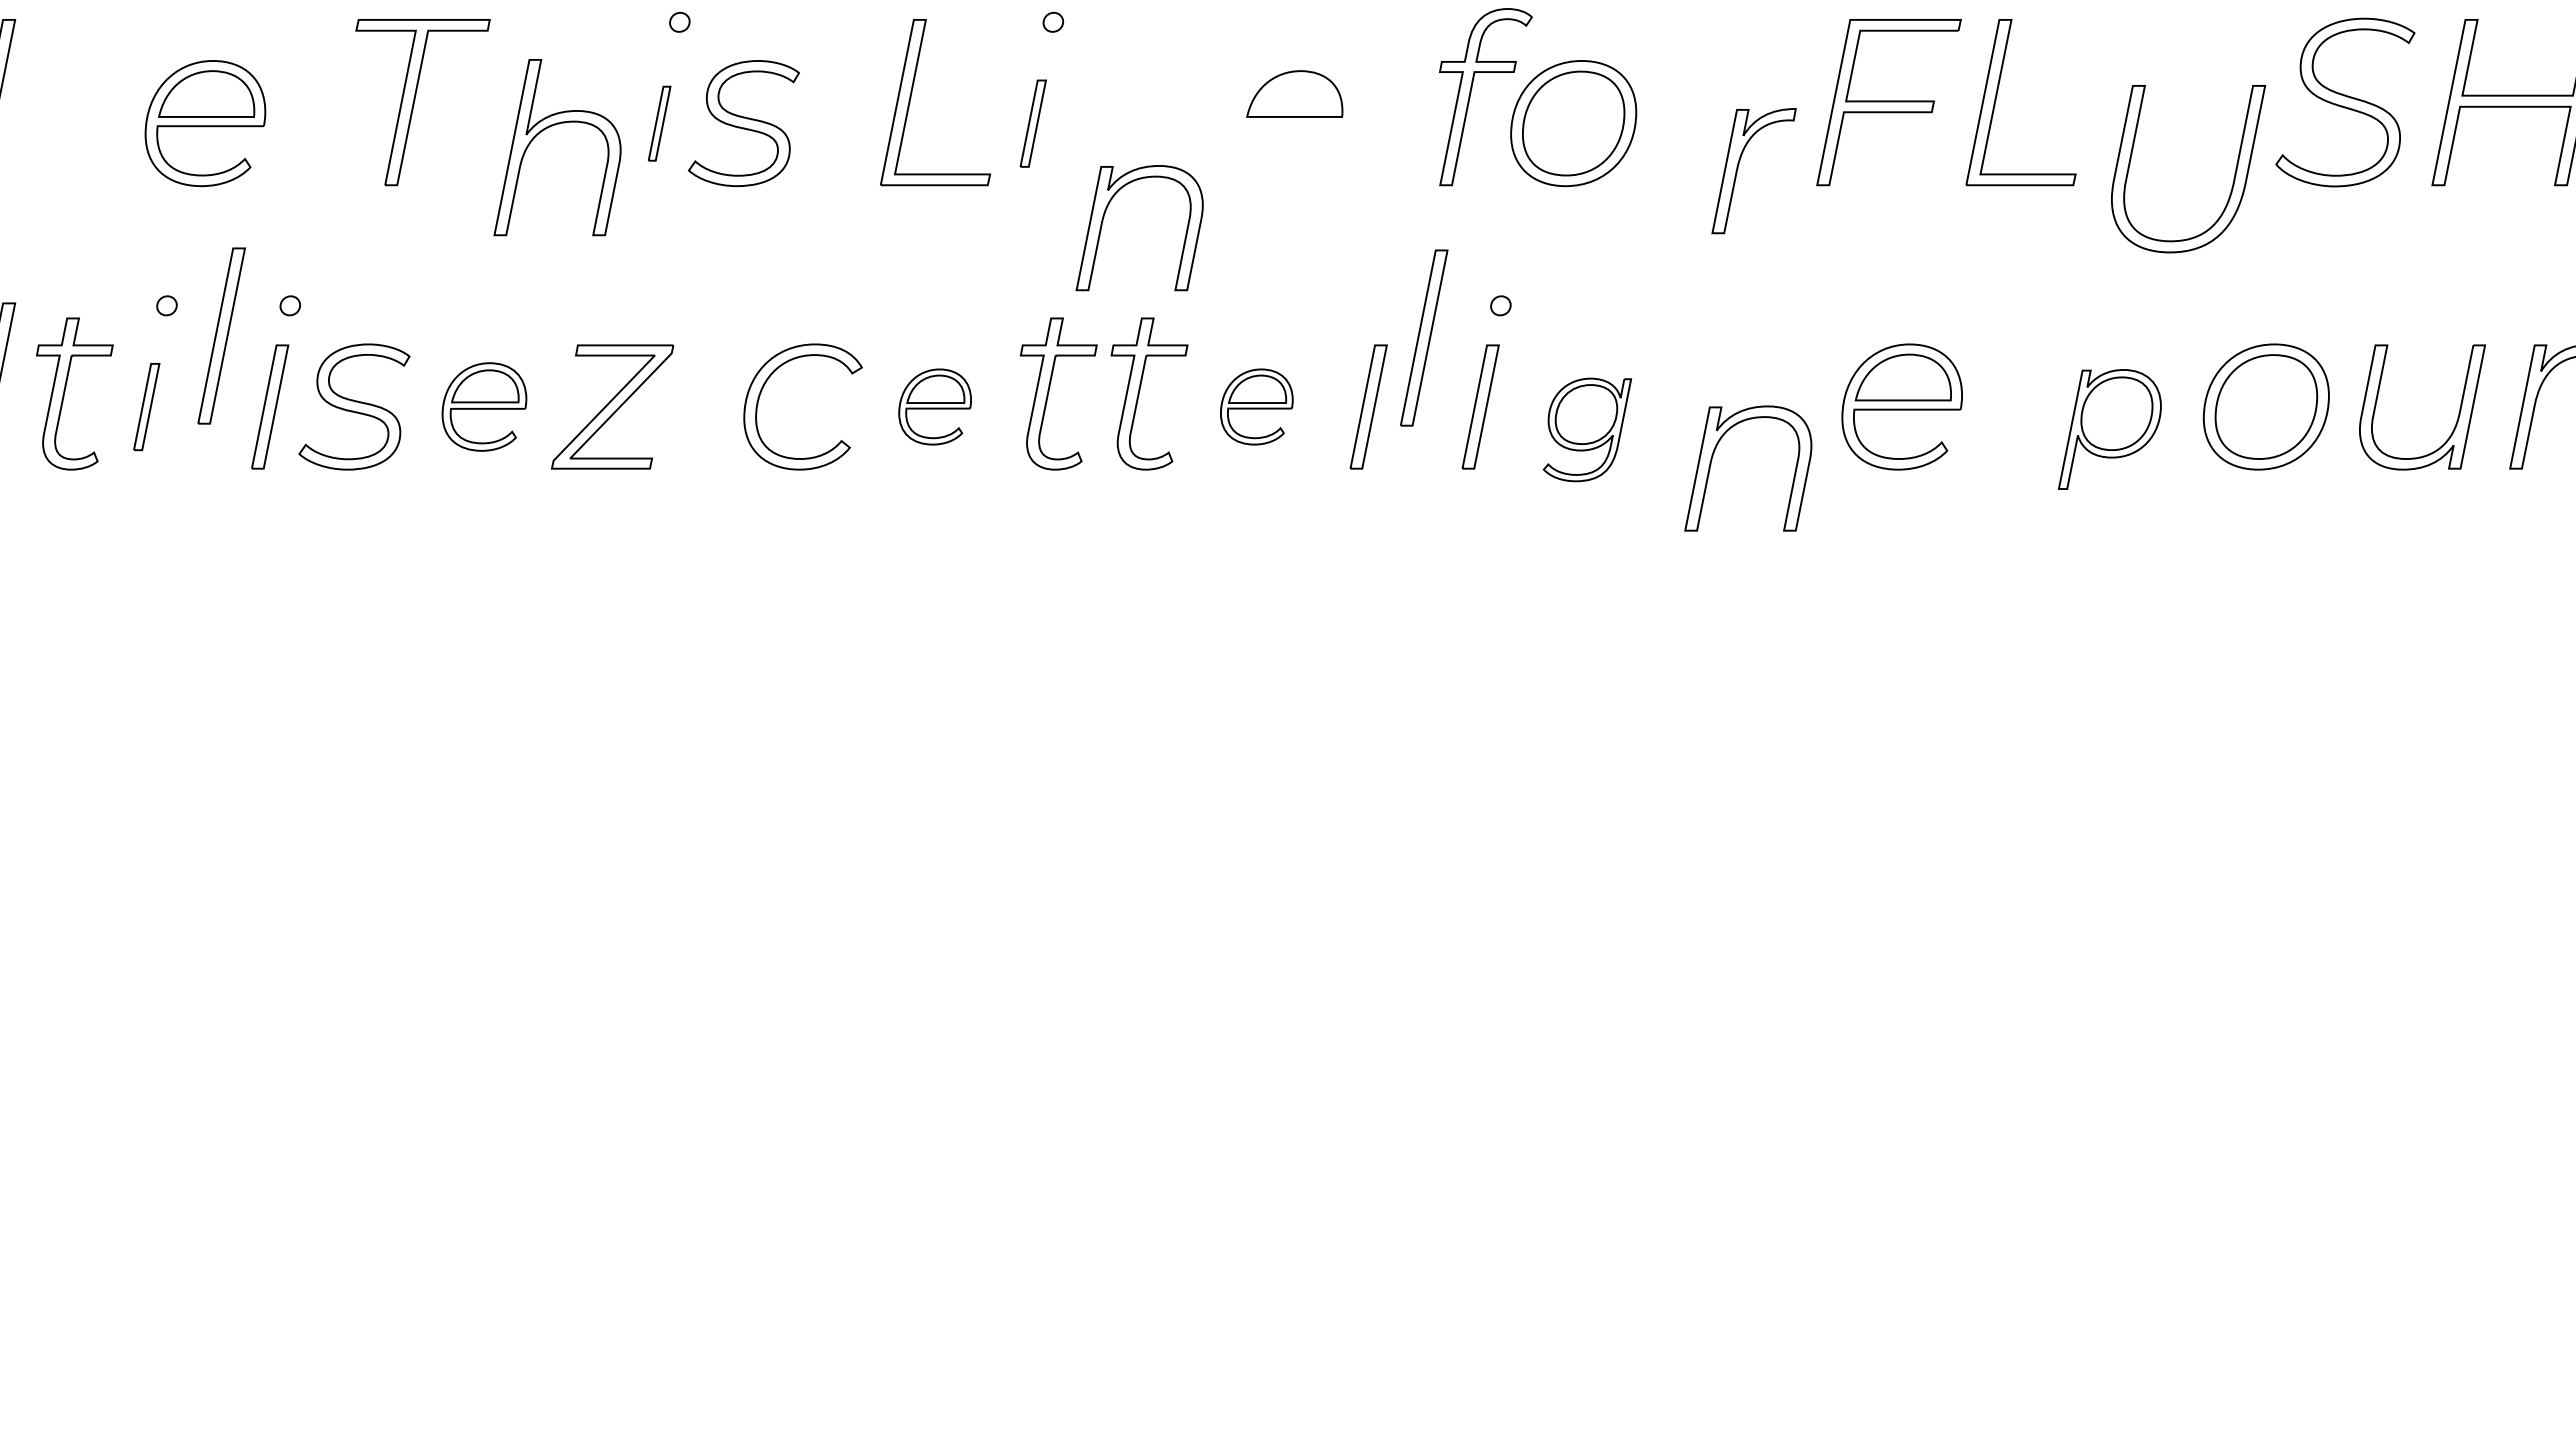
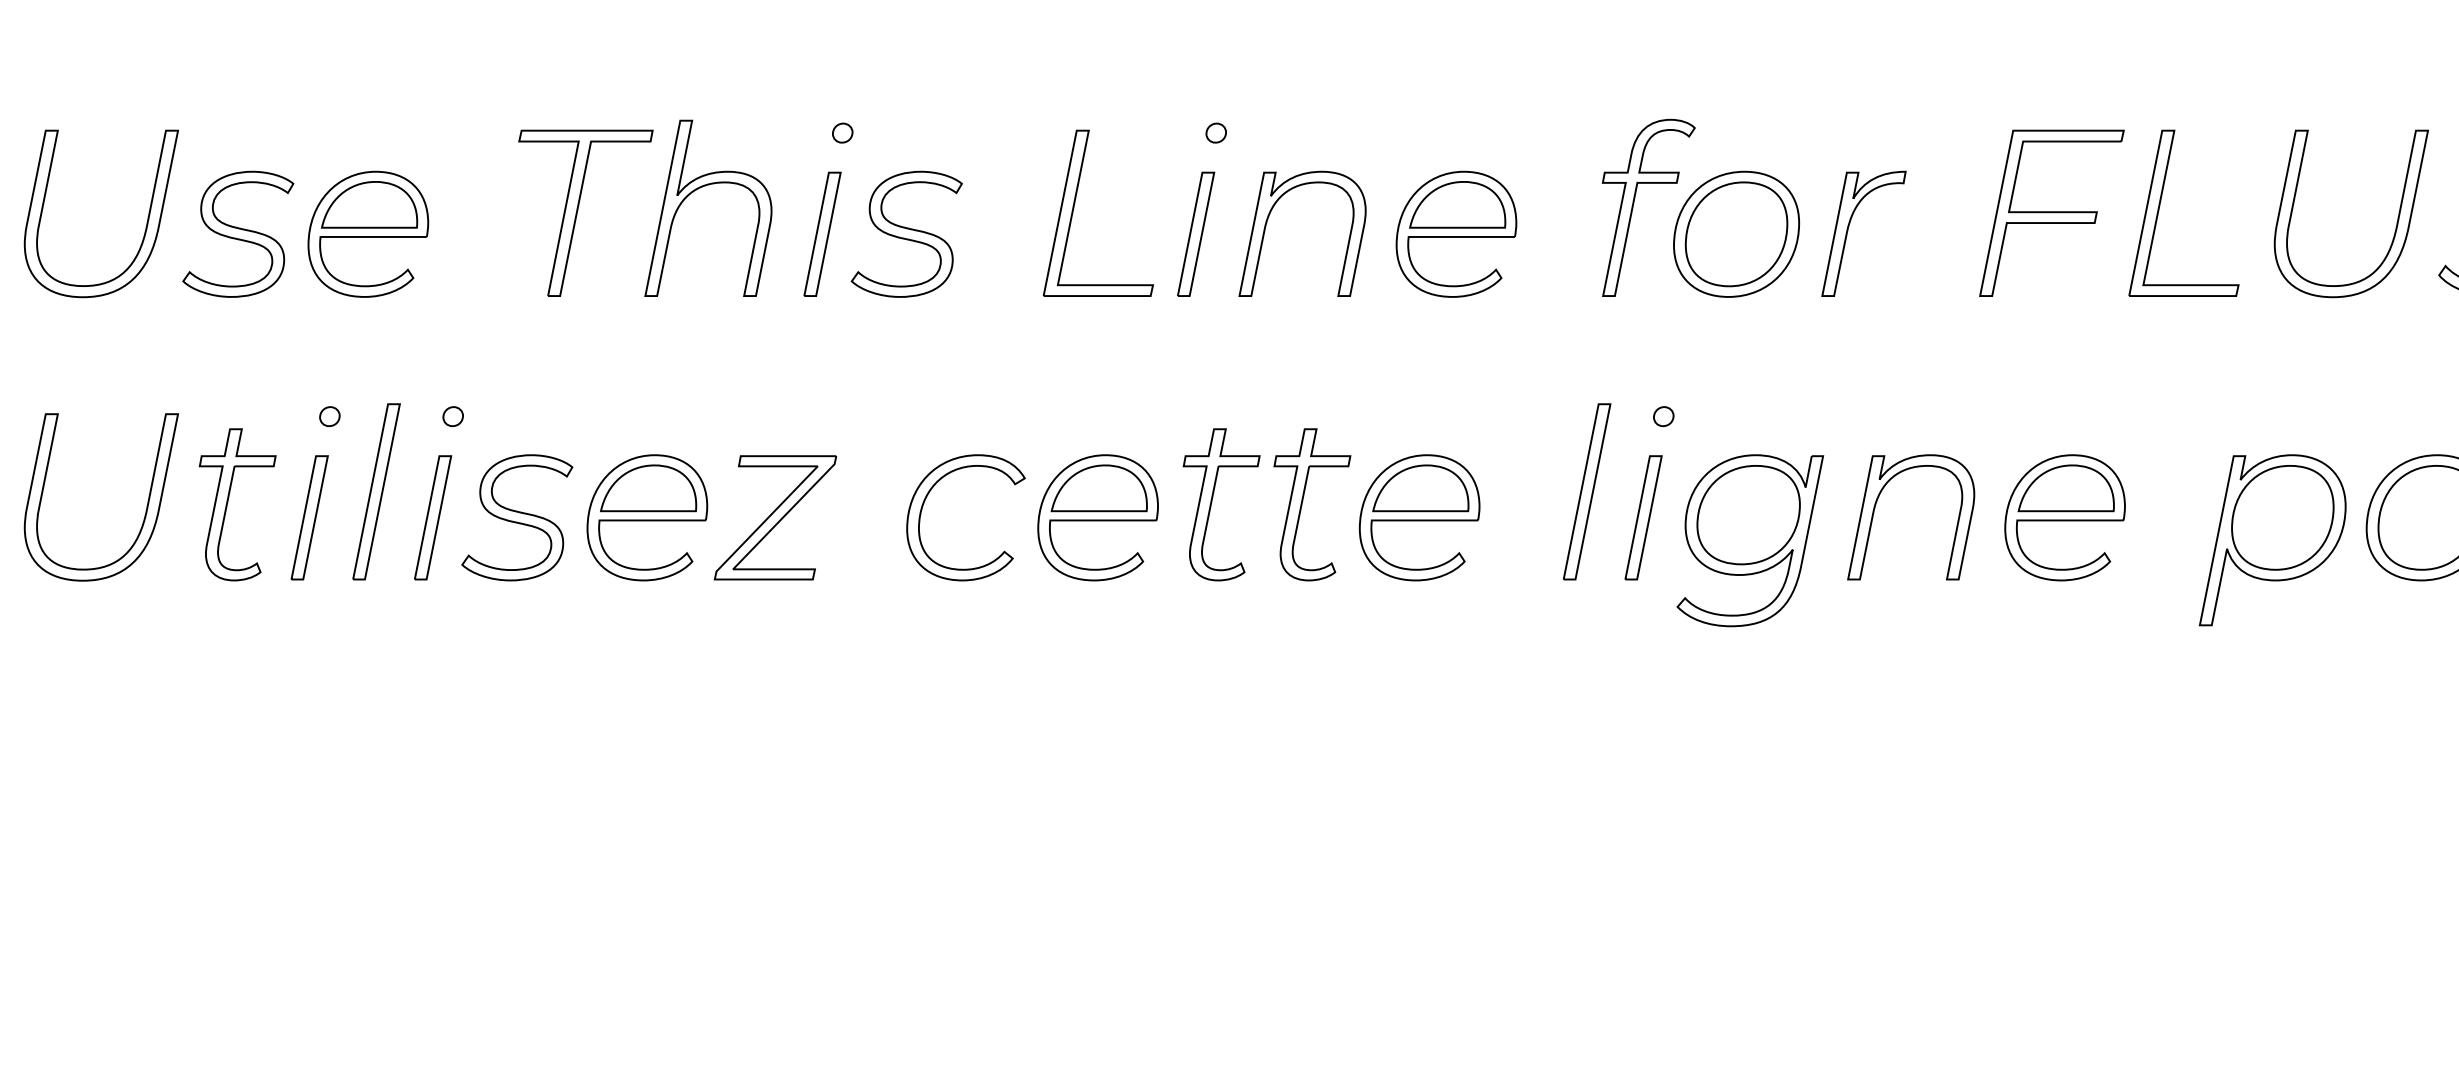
part: (75, 123) -> (238, 234), added
part: (659, 123) -> (822, 234), size x1.67
part: (1033, 123) -> (1196, 234), size x1.43
part: (1293, 123) -> (1456, 234), added
part: (546, 129) -> (697, 190), moved
part: (1738, 168) -> (1848, 231), moved
part: (2233, 178) -> (2396, 223), moved
part: (1103, 221) -> (1266, 227), moved
part: (221, 335) -> (376, 491), moved
part: (1424, 337) -> (1587, 491), moved
part: (146, 406) -> (309, 517), size x1.43
part: (484, 406) -> (647, 517), size x1.43
part: (934, 406) -> (1097, 517), size x1.67
part: (1256, 406) -> (1419, 517), size x1.67
part: (1368, 406) -> (1531, 517), removed
part: (1587, 429) -> (1750, 540), size x1.67
part: (2109, 429) -> (2272, 540), size x1.43
part: (1712, 460) -> (1875, 509), moved

